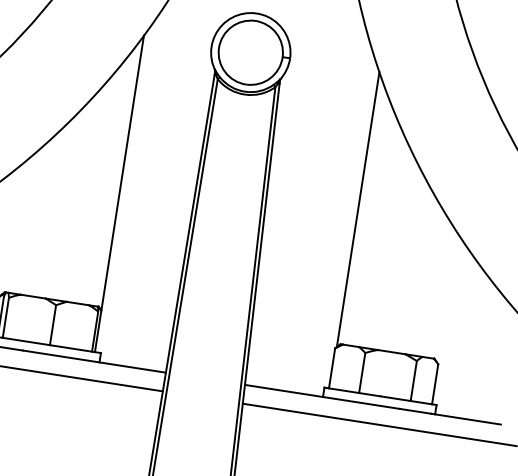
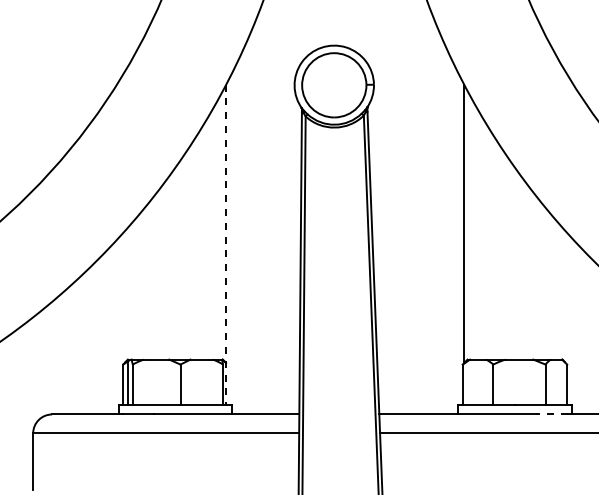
line: (119, 194) -> (226, 245), solid -> dashed
line: (415, 411) -> (551, 414), solid -> dashed

